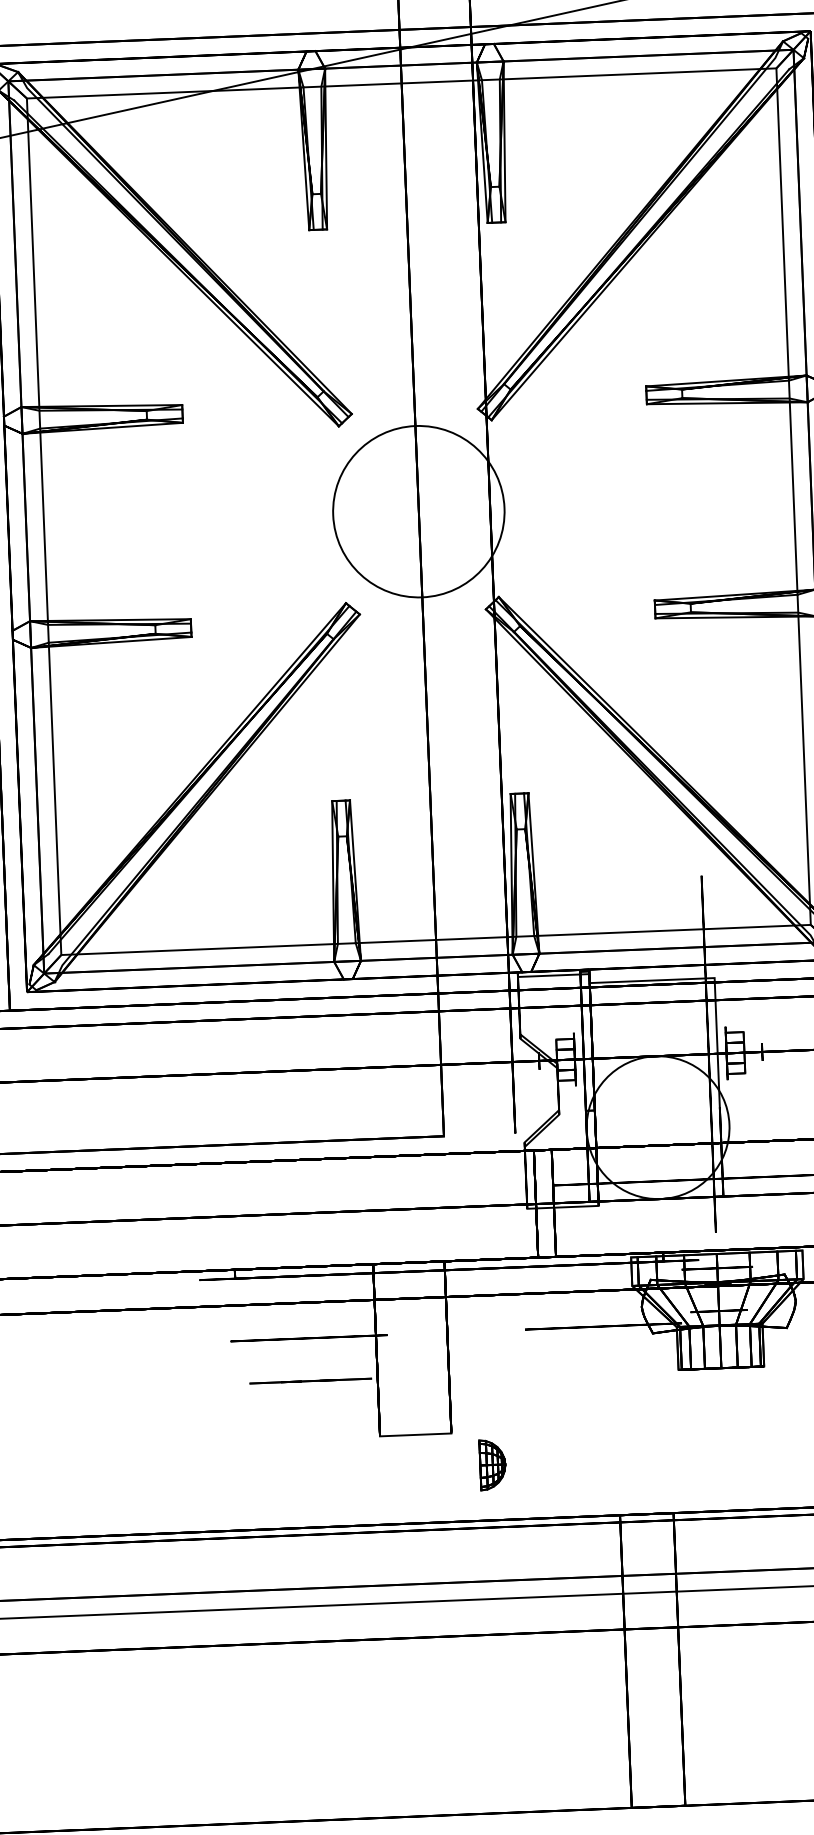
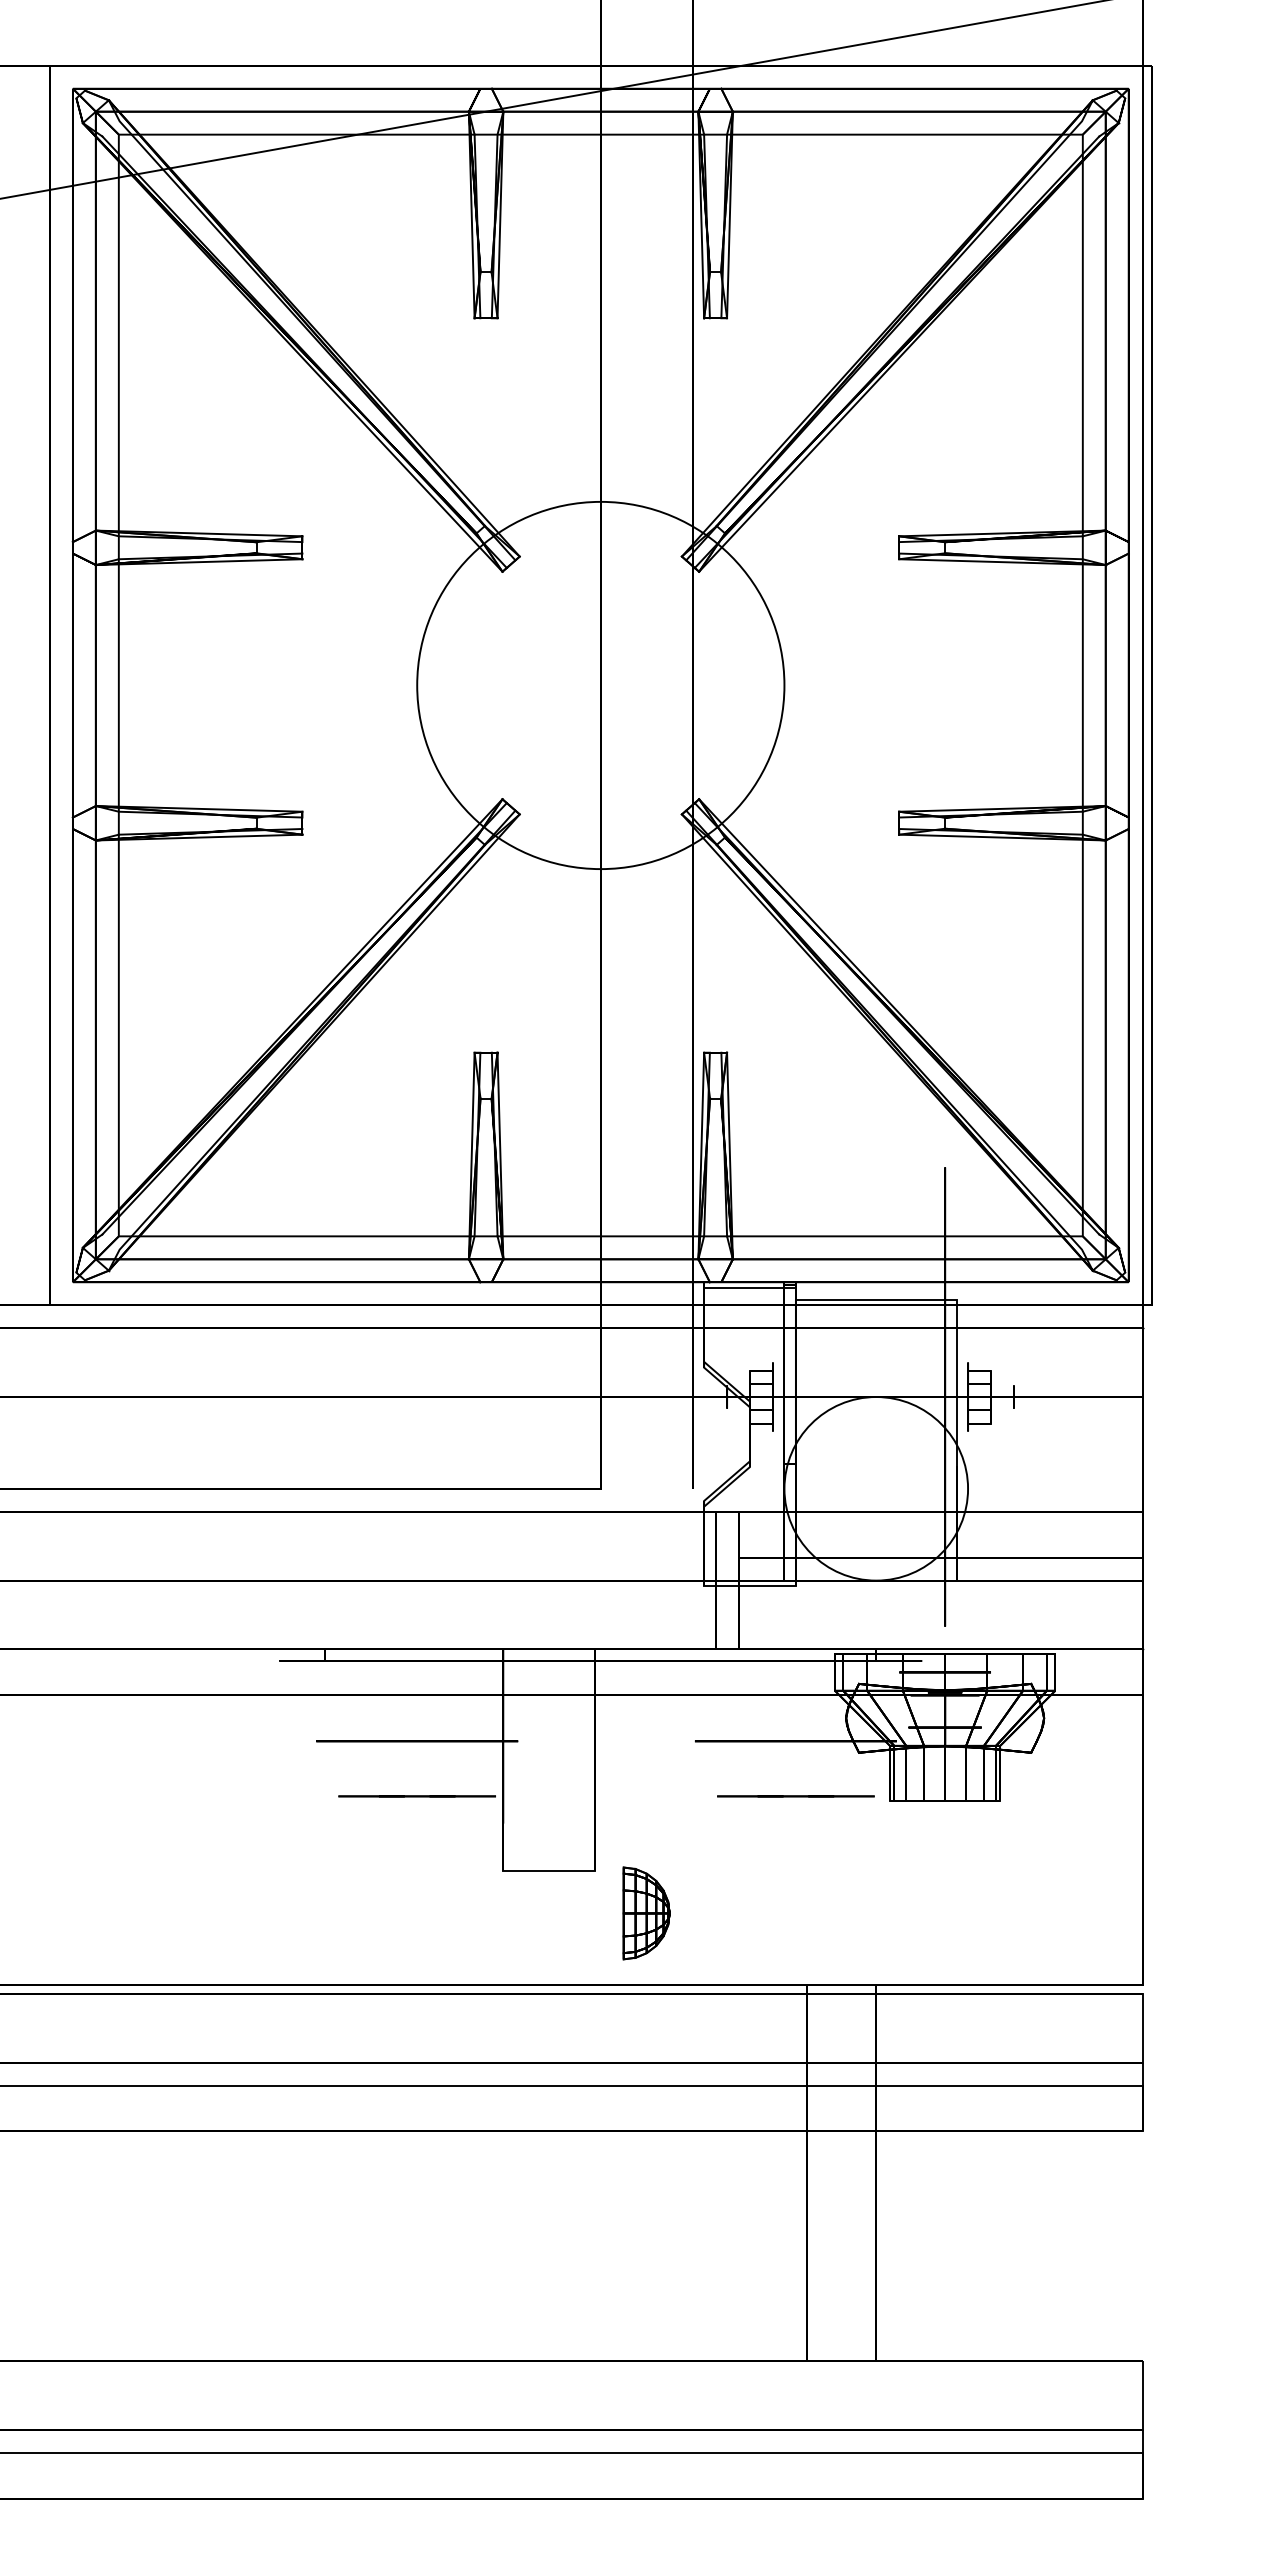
circle: (418, 511) -> (600, 685), size x1.67
line: (604, 1369) -> (795, 1796), added
part: (492, 1465) -> (646, 1913), size x1.43

